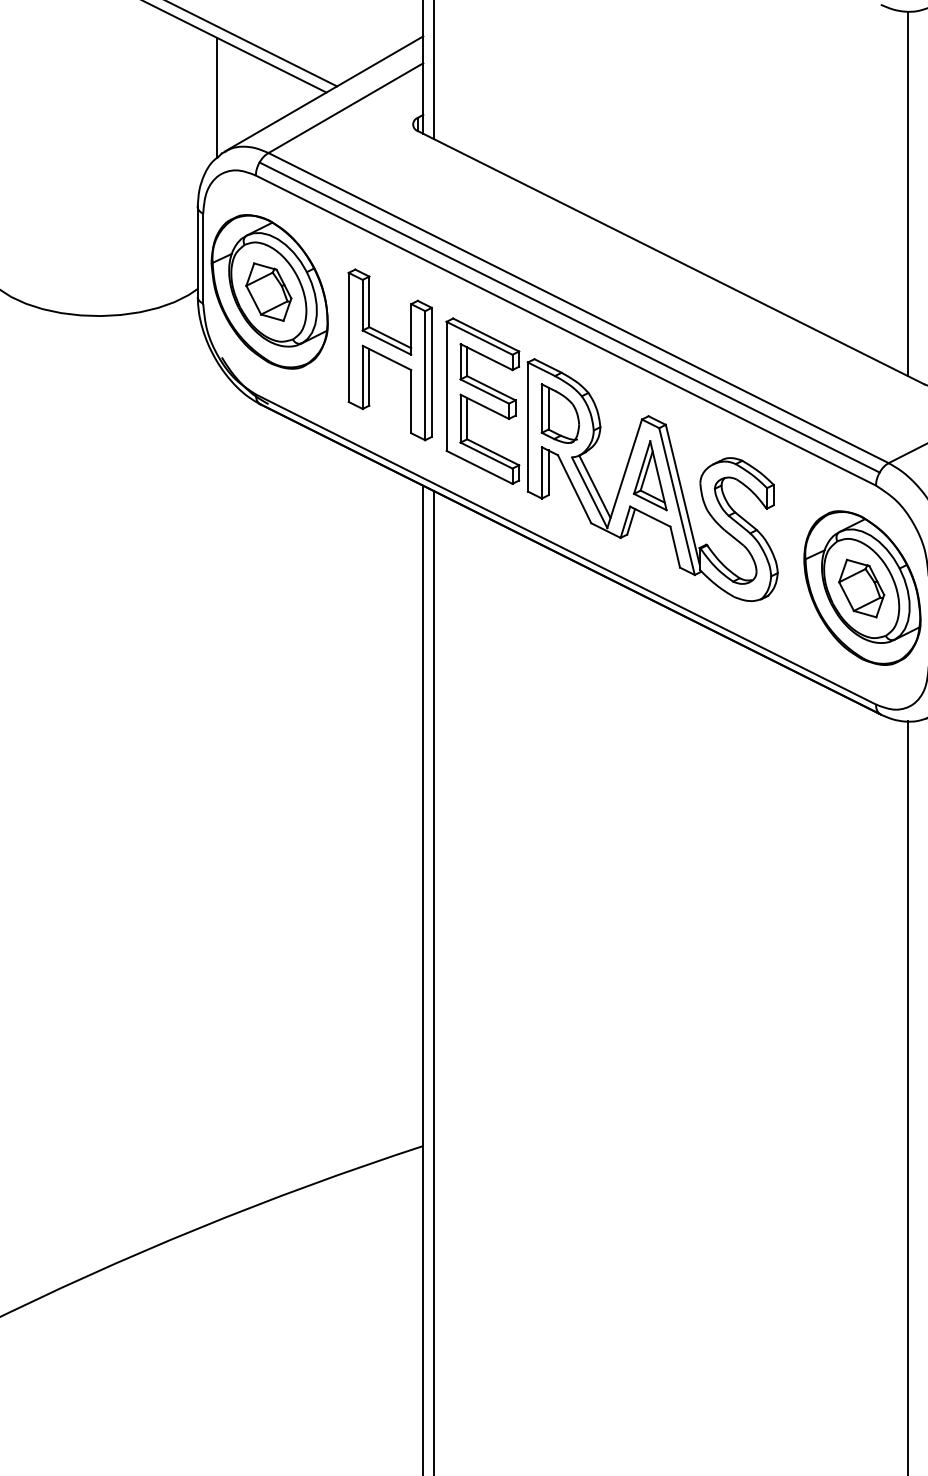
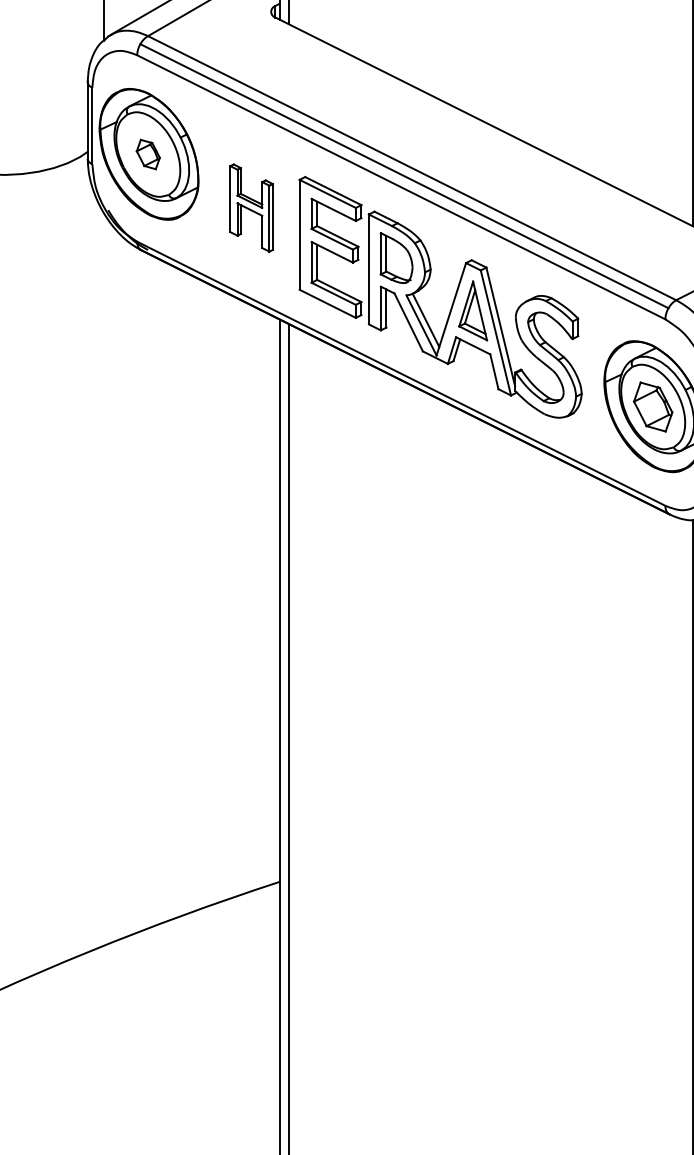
part: (268, 291) -> (147, 154), size x0.6
part: (389, 354) -> (251, 207), size x0.6

